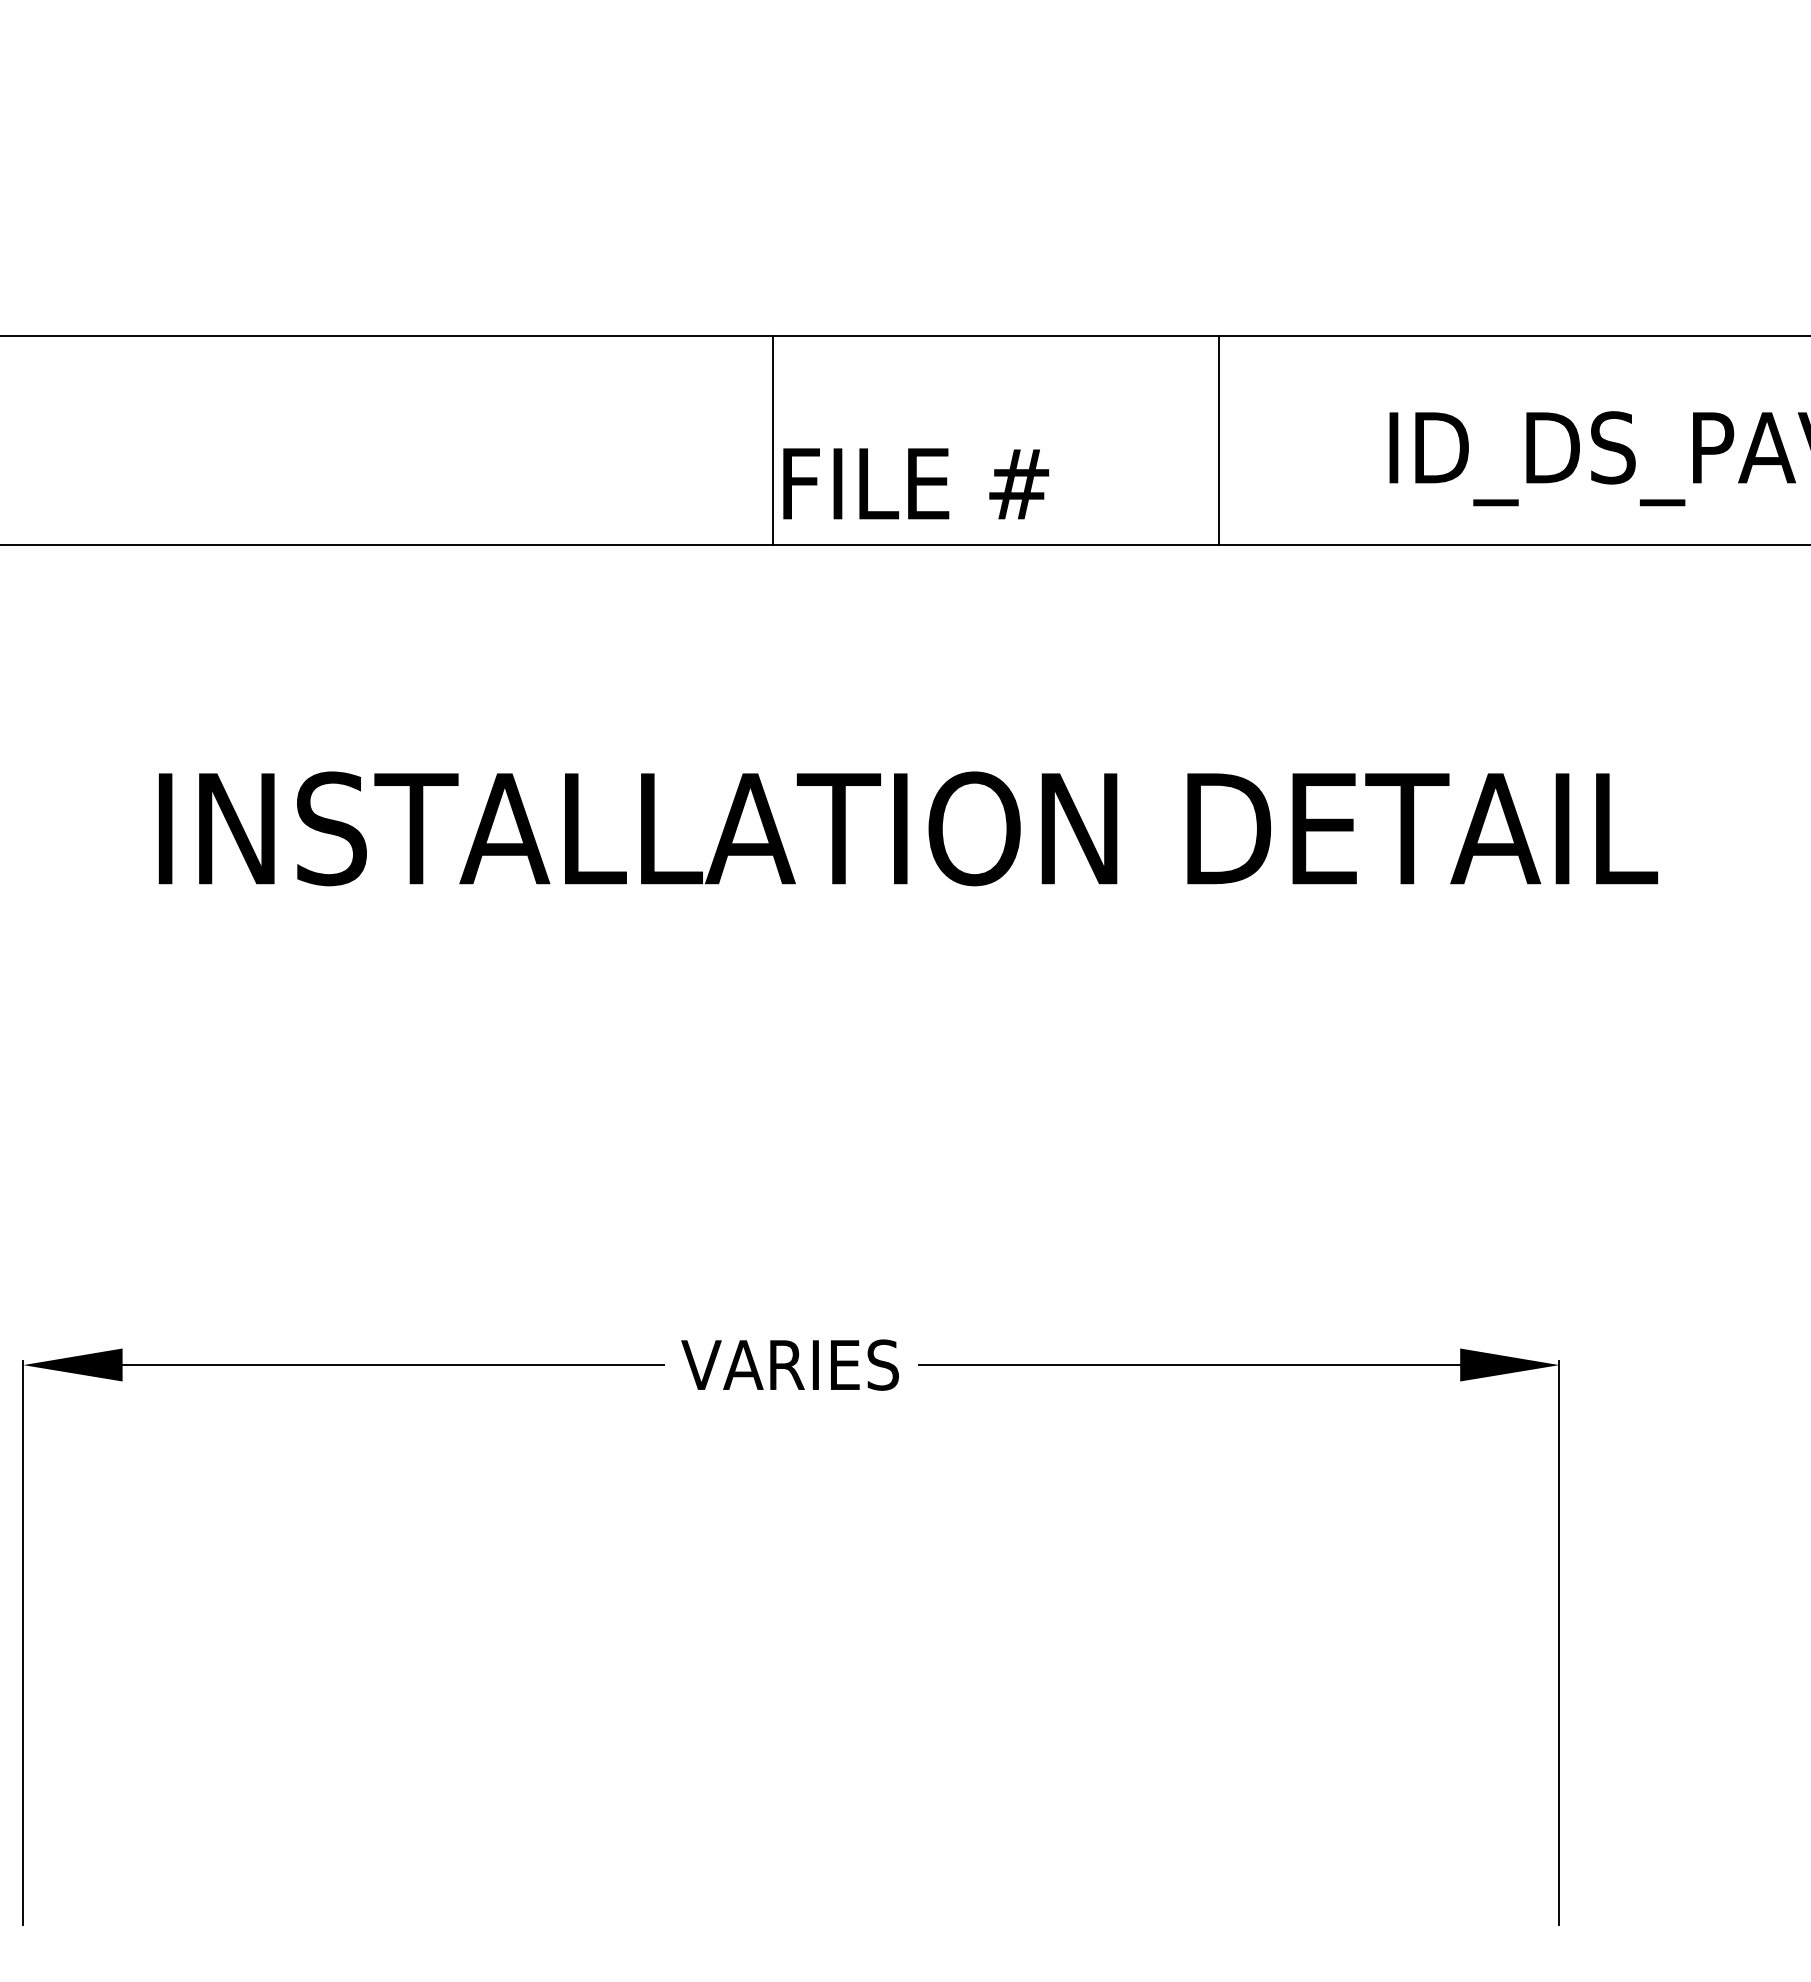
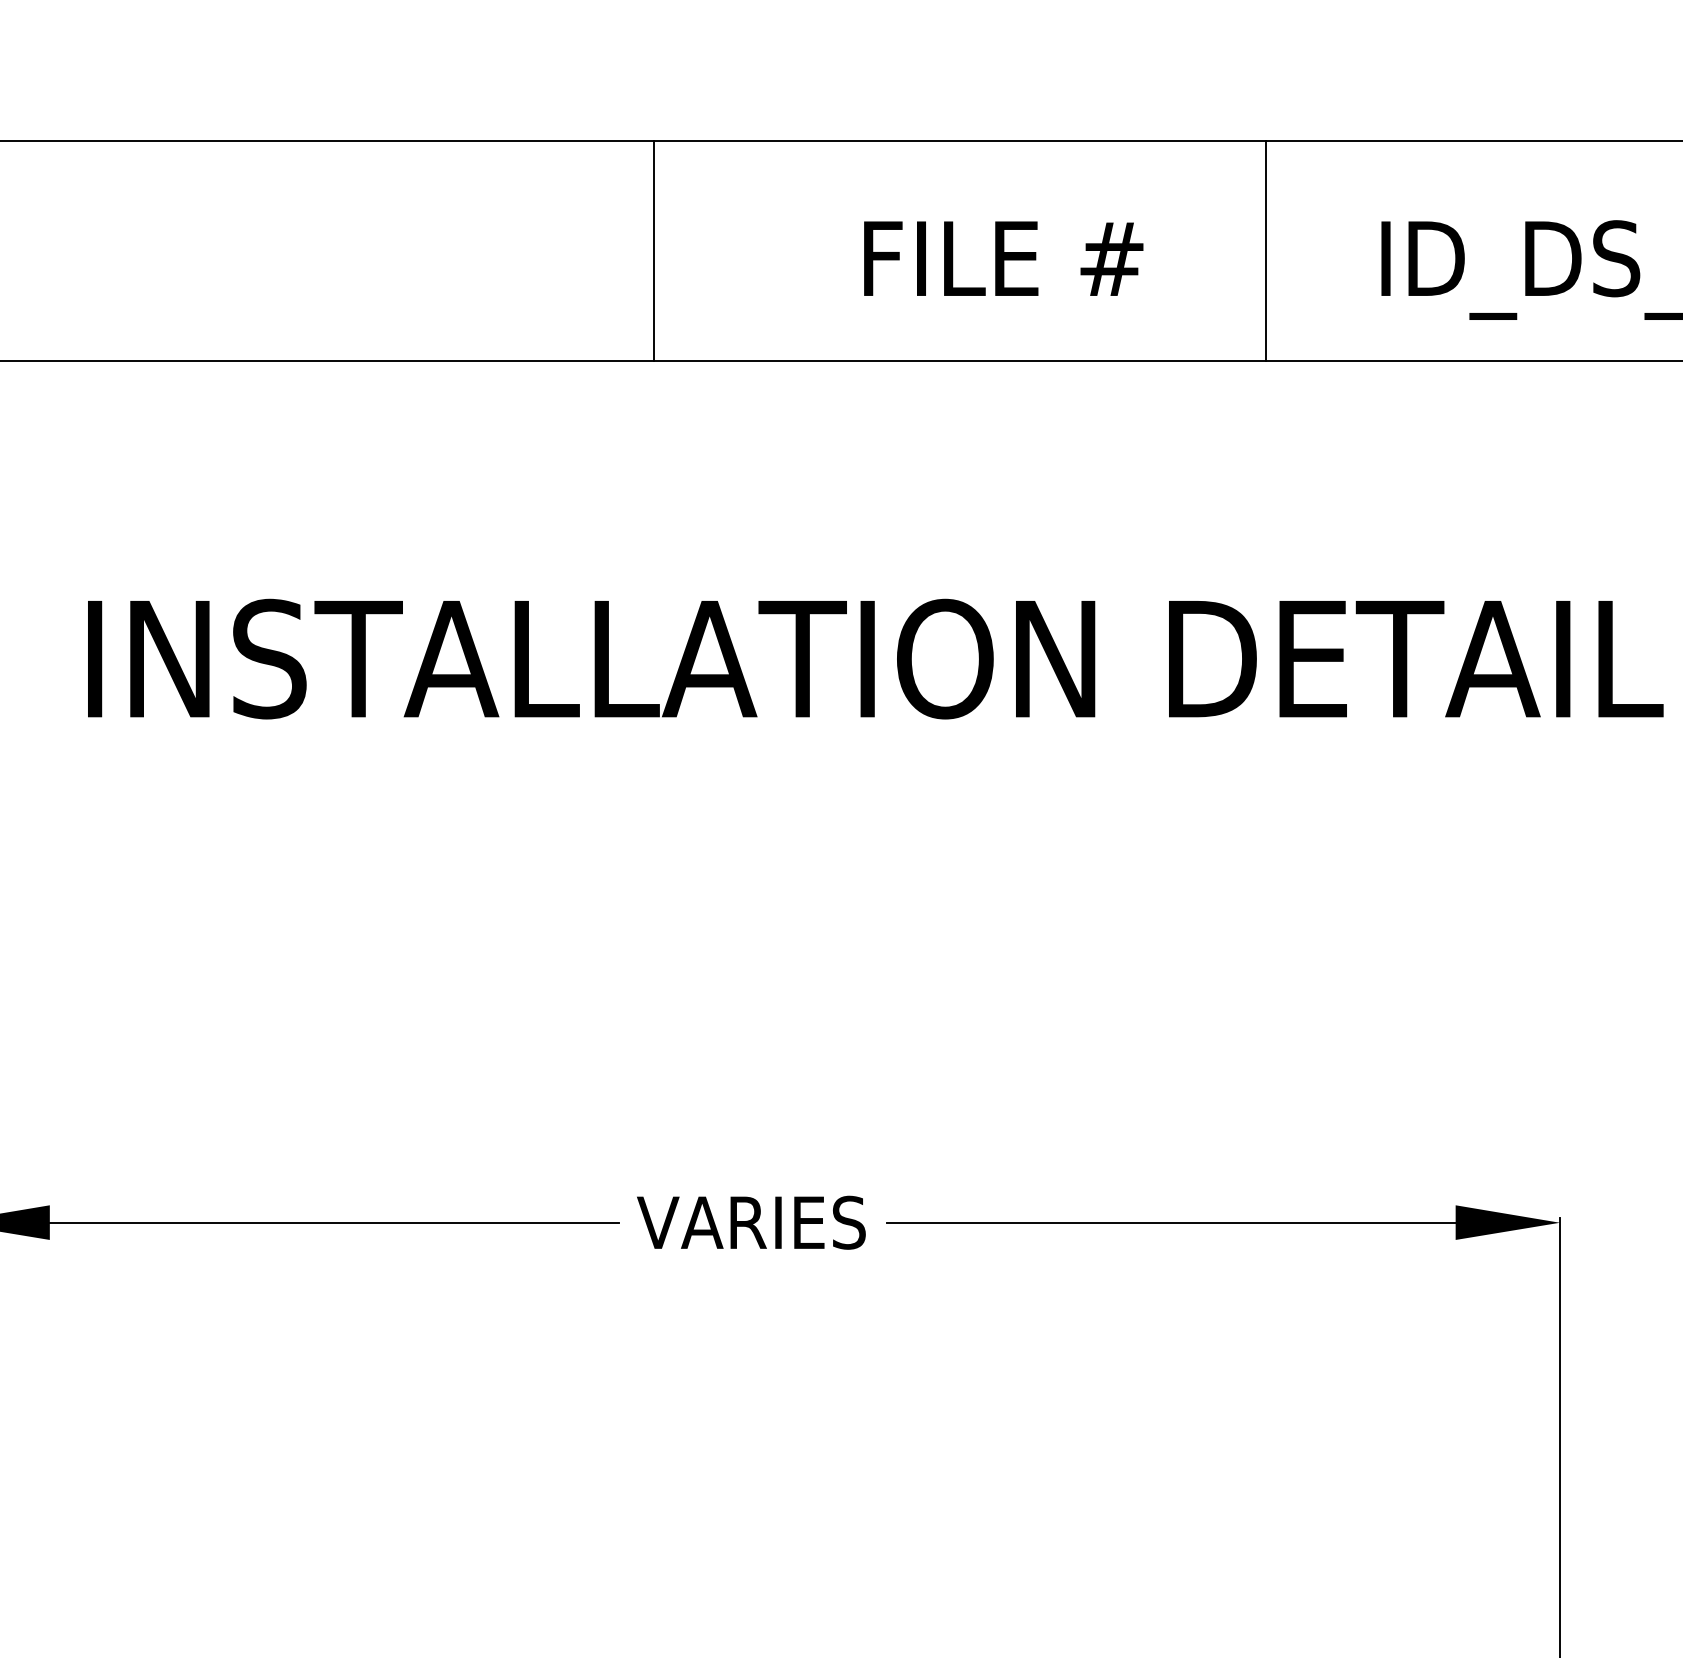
line: (773, 440) -> (654, 250), moved
line: (1219, 440) -> (1265, 250), moved
text: (916, 483) -> (1004, 258), moved

